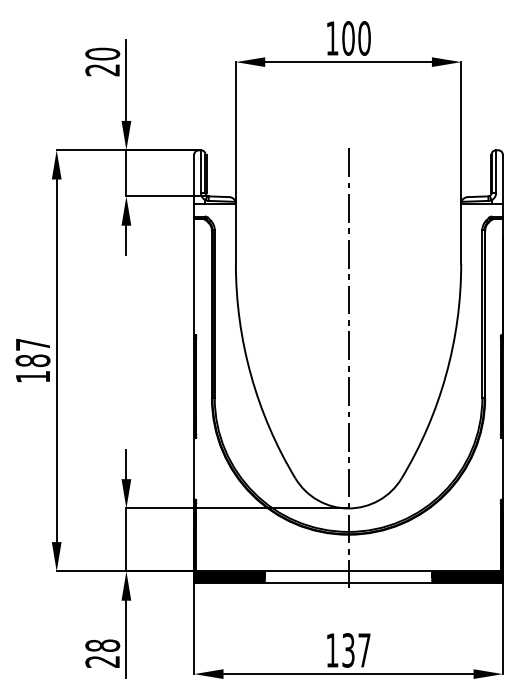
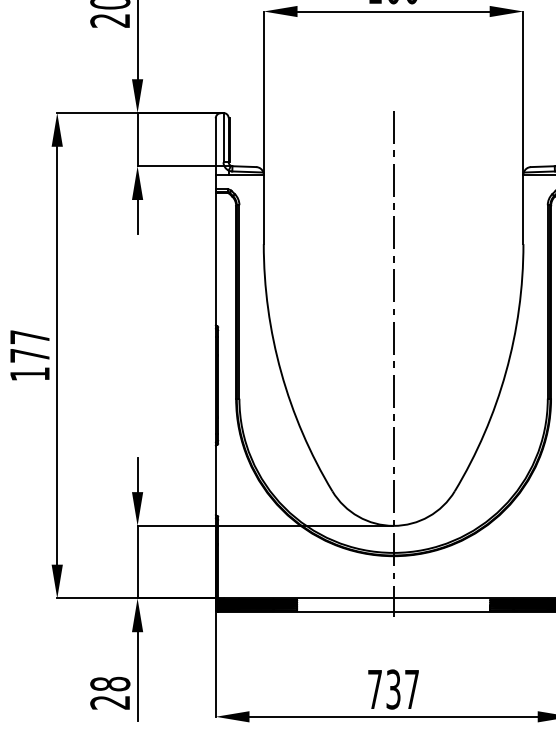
text: (32, 360) -> (29, 355), 187 -> 177
text: (332, 650) -> (375, 689), 137 -> 737

